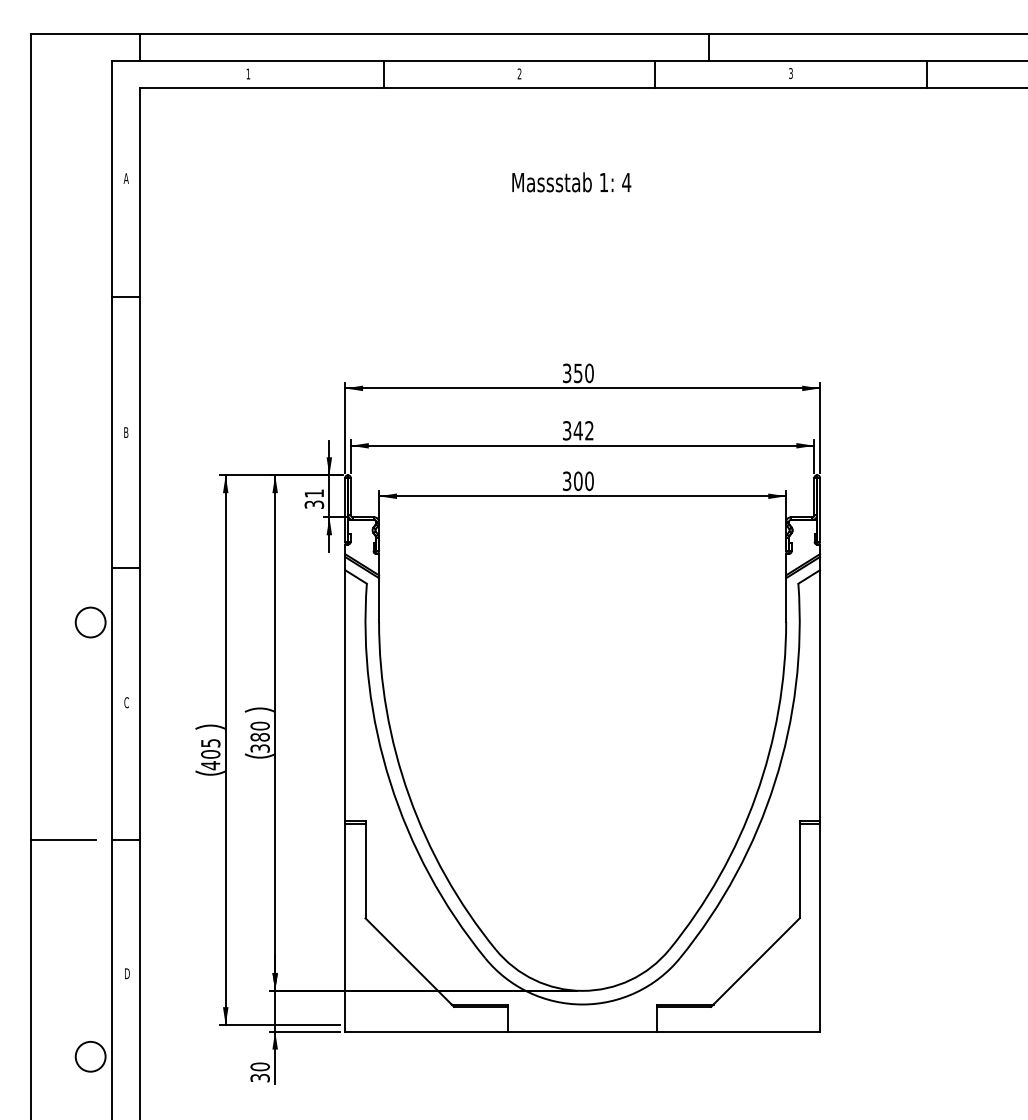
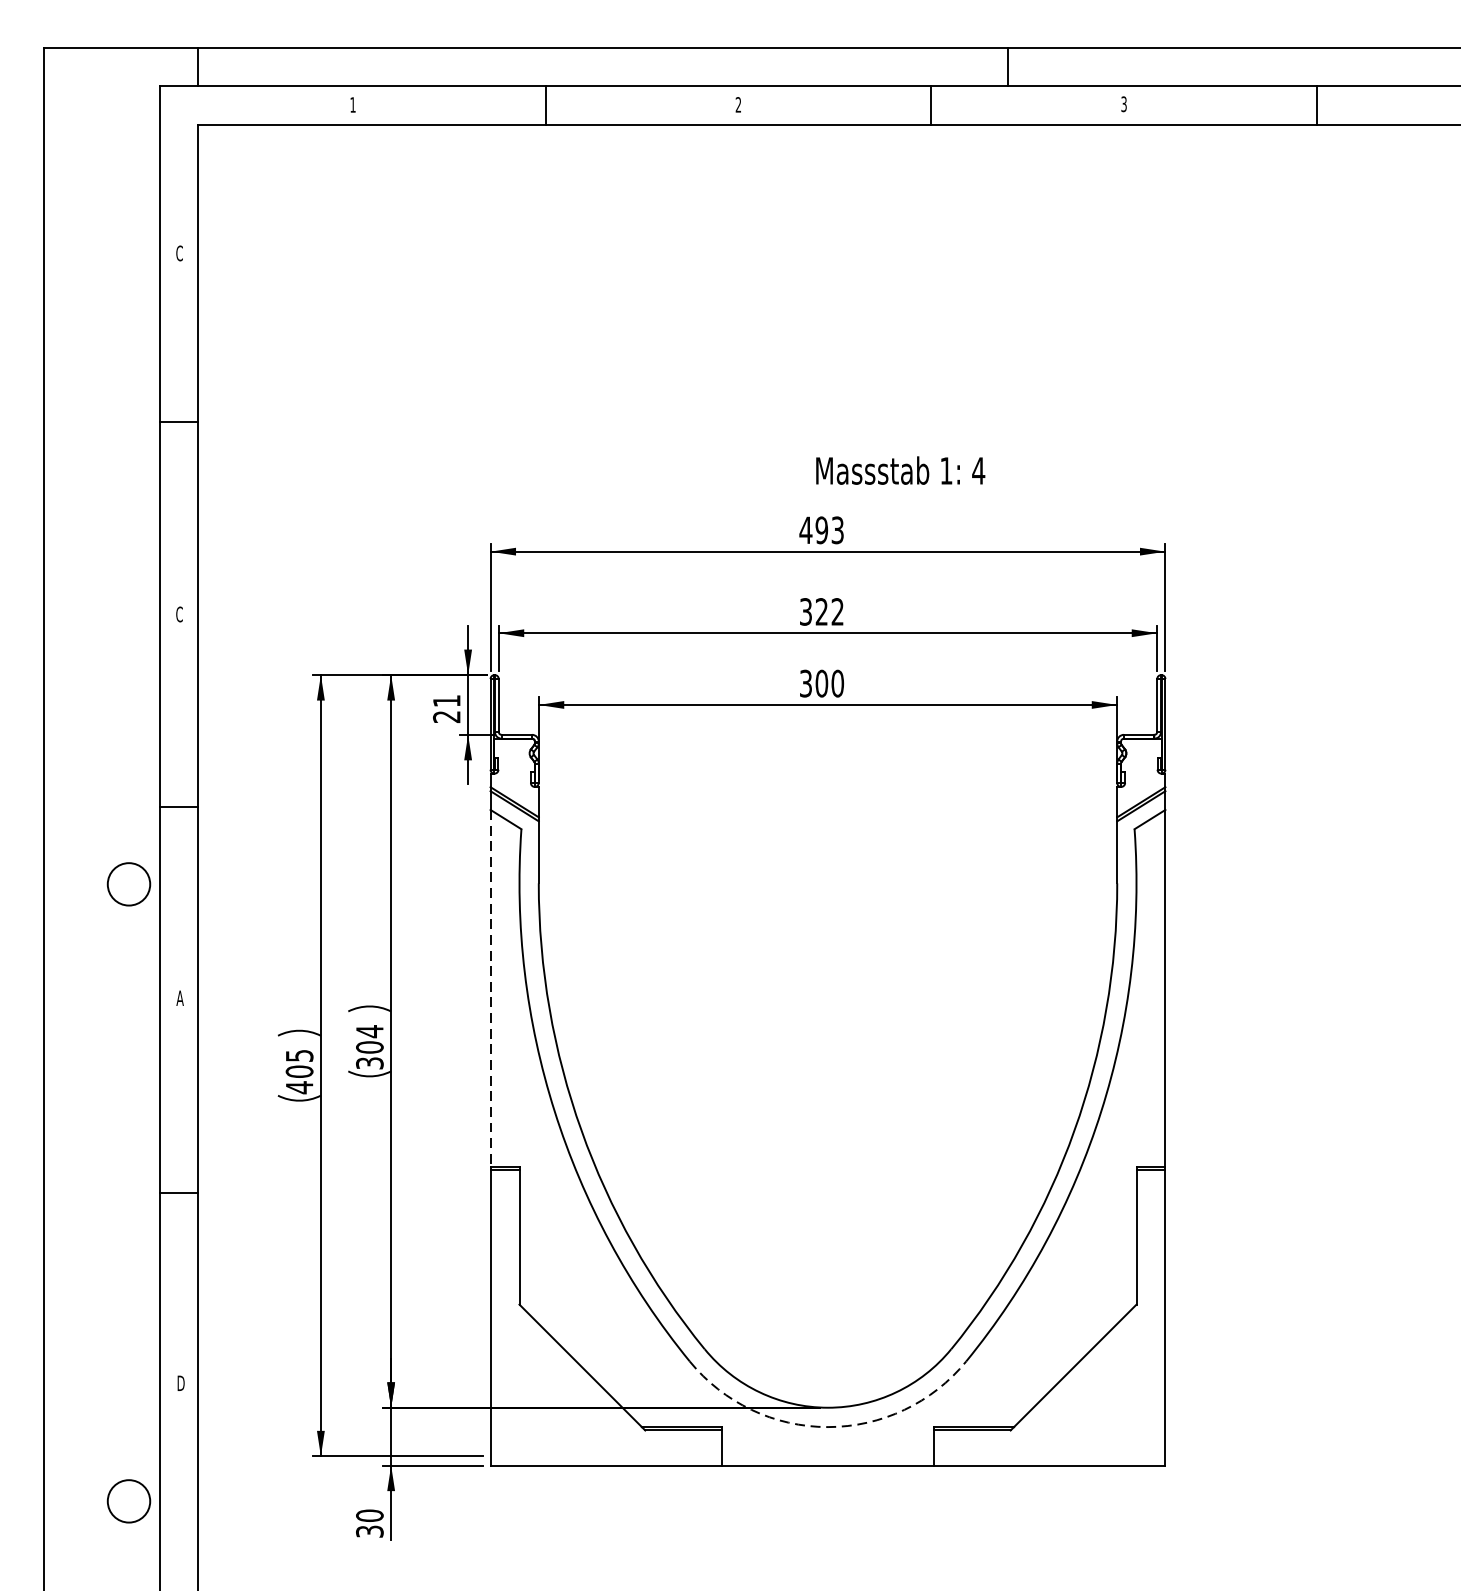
text: (125, 178) -> (178, 253), A -> C
text: (571, 182) -> (900, 470), moved
text: (577, 373) -> (820, 530), 350 -> 493
text: (577, 430) -> (820, 611), 342 -> 322
text: (125, 432) -> (178, 614), B -> C
text: (314, 504) -> (447, 716), 31 -> 21
line: (345, 695) -> (491, 988), solid -> dashed
text: (126, 702) -> (179, 997), C -> A
text: (259, 731) -> (368, 1039), 380 -> 304
line: (63, 839) -> (90, 1192), removed
arc: (582, 1004) -> (827, 1427), solid -> dashed

